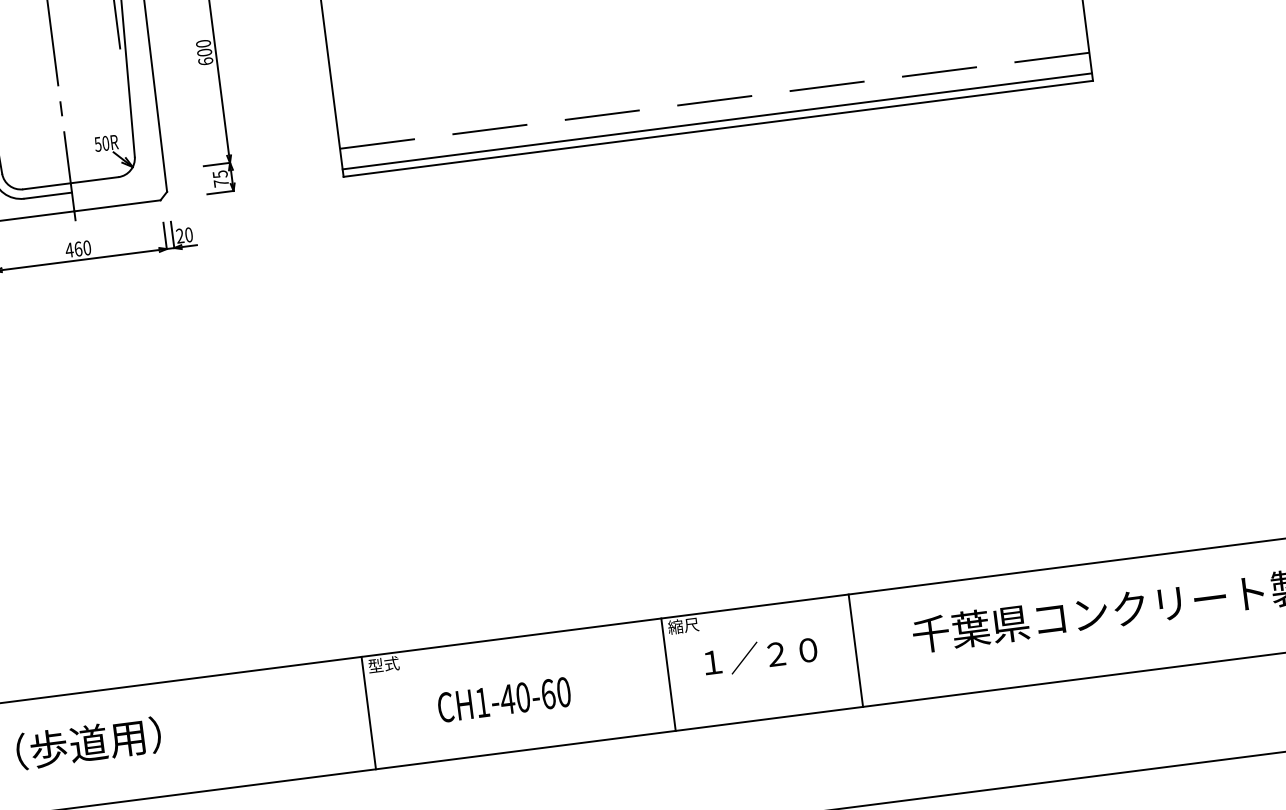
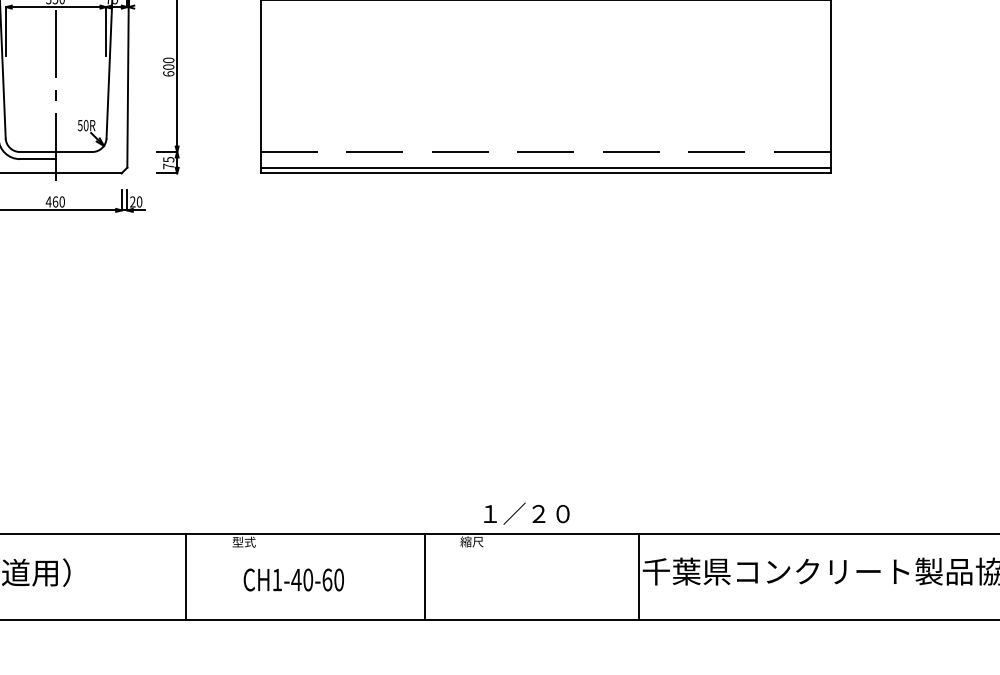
line: (855, 650) -> (638, 576), moved
text: (760, 655) -> (526, 513), moved
line: (668, 674) -> (425, 576), moved
text: (503, 699) -> (293, 579), moved
line: (369, 712) -> (186, 576), moved

